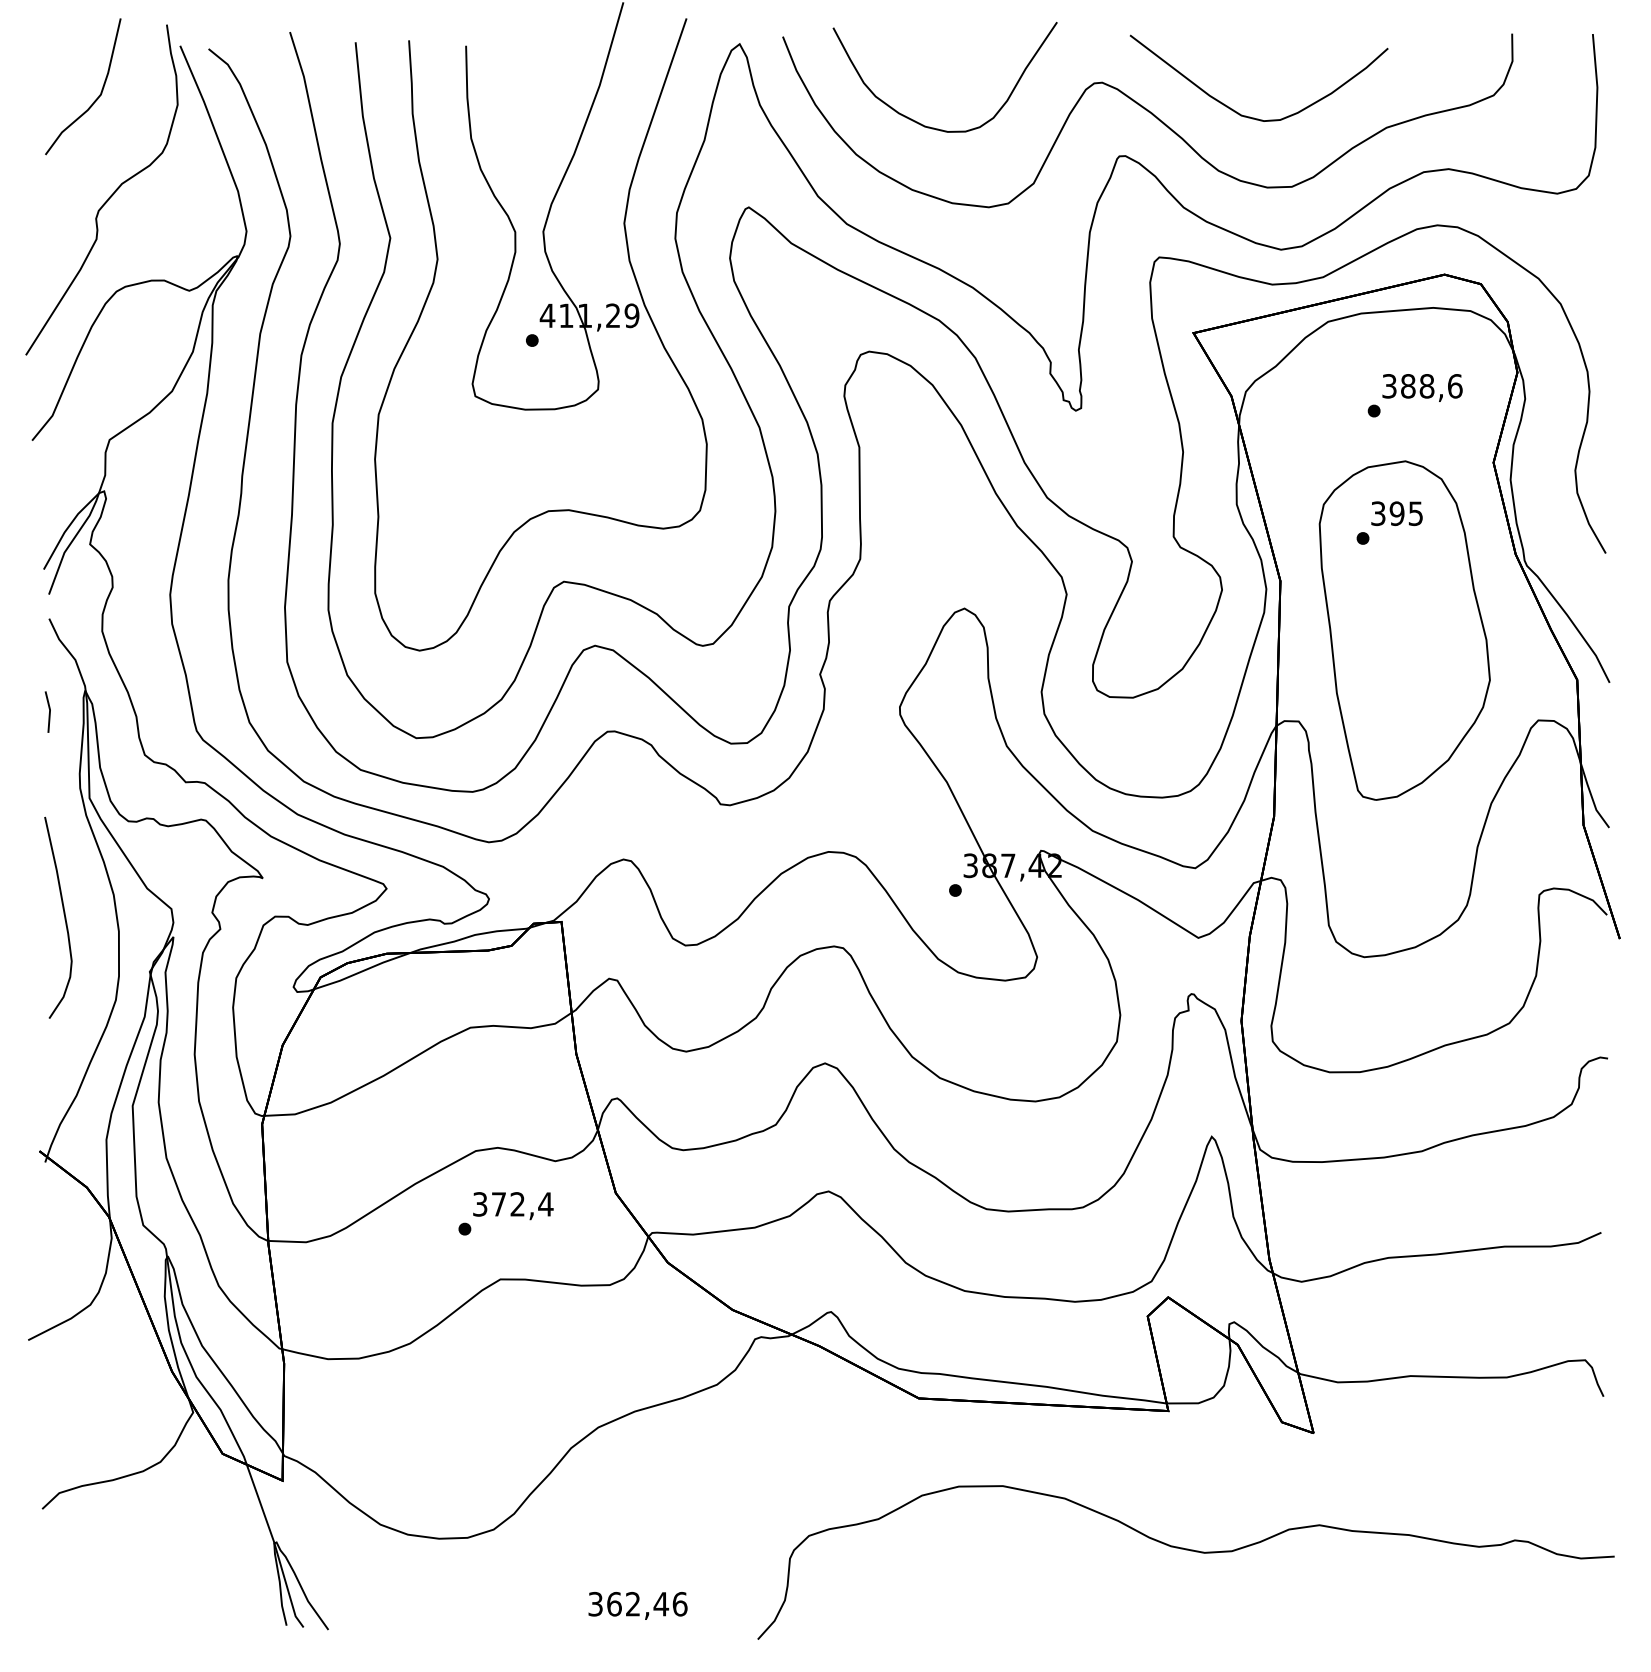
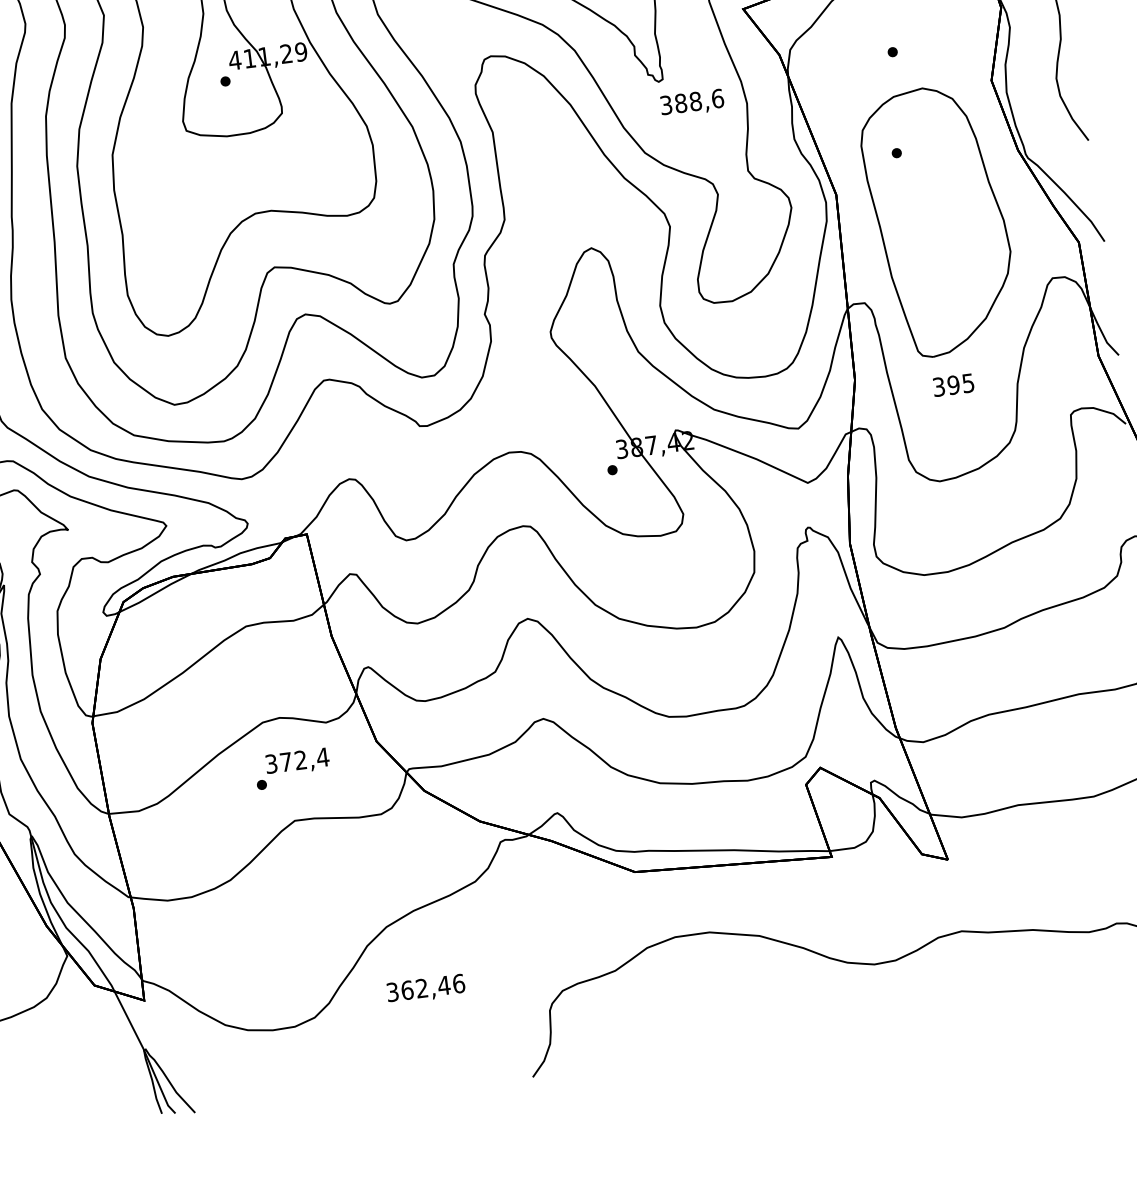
text: (1422, 387) -> (692, 102), moved
text: (1396, 513) -> (953, 385), moved
text: (637, 1605) -> (425, 989), moved

